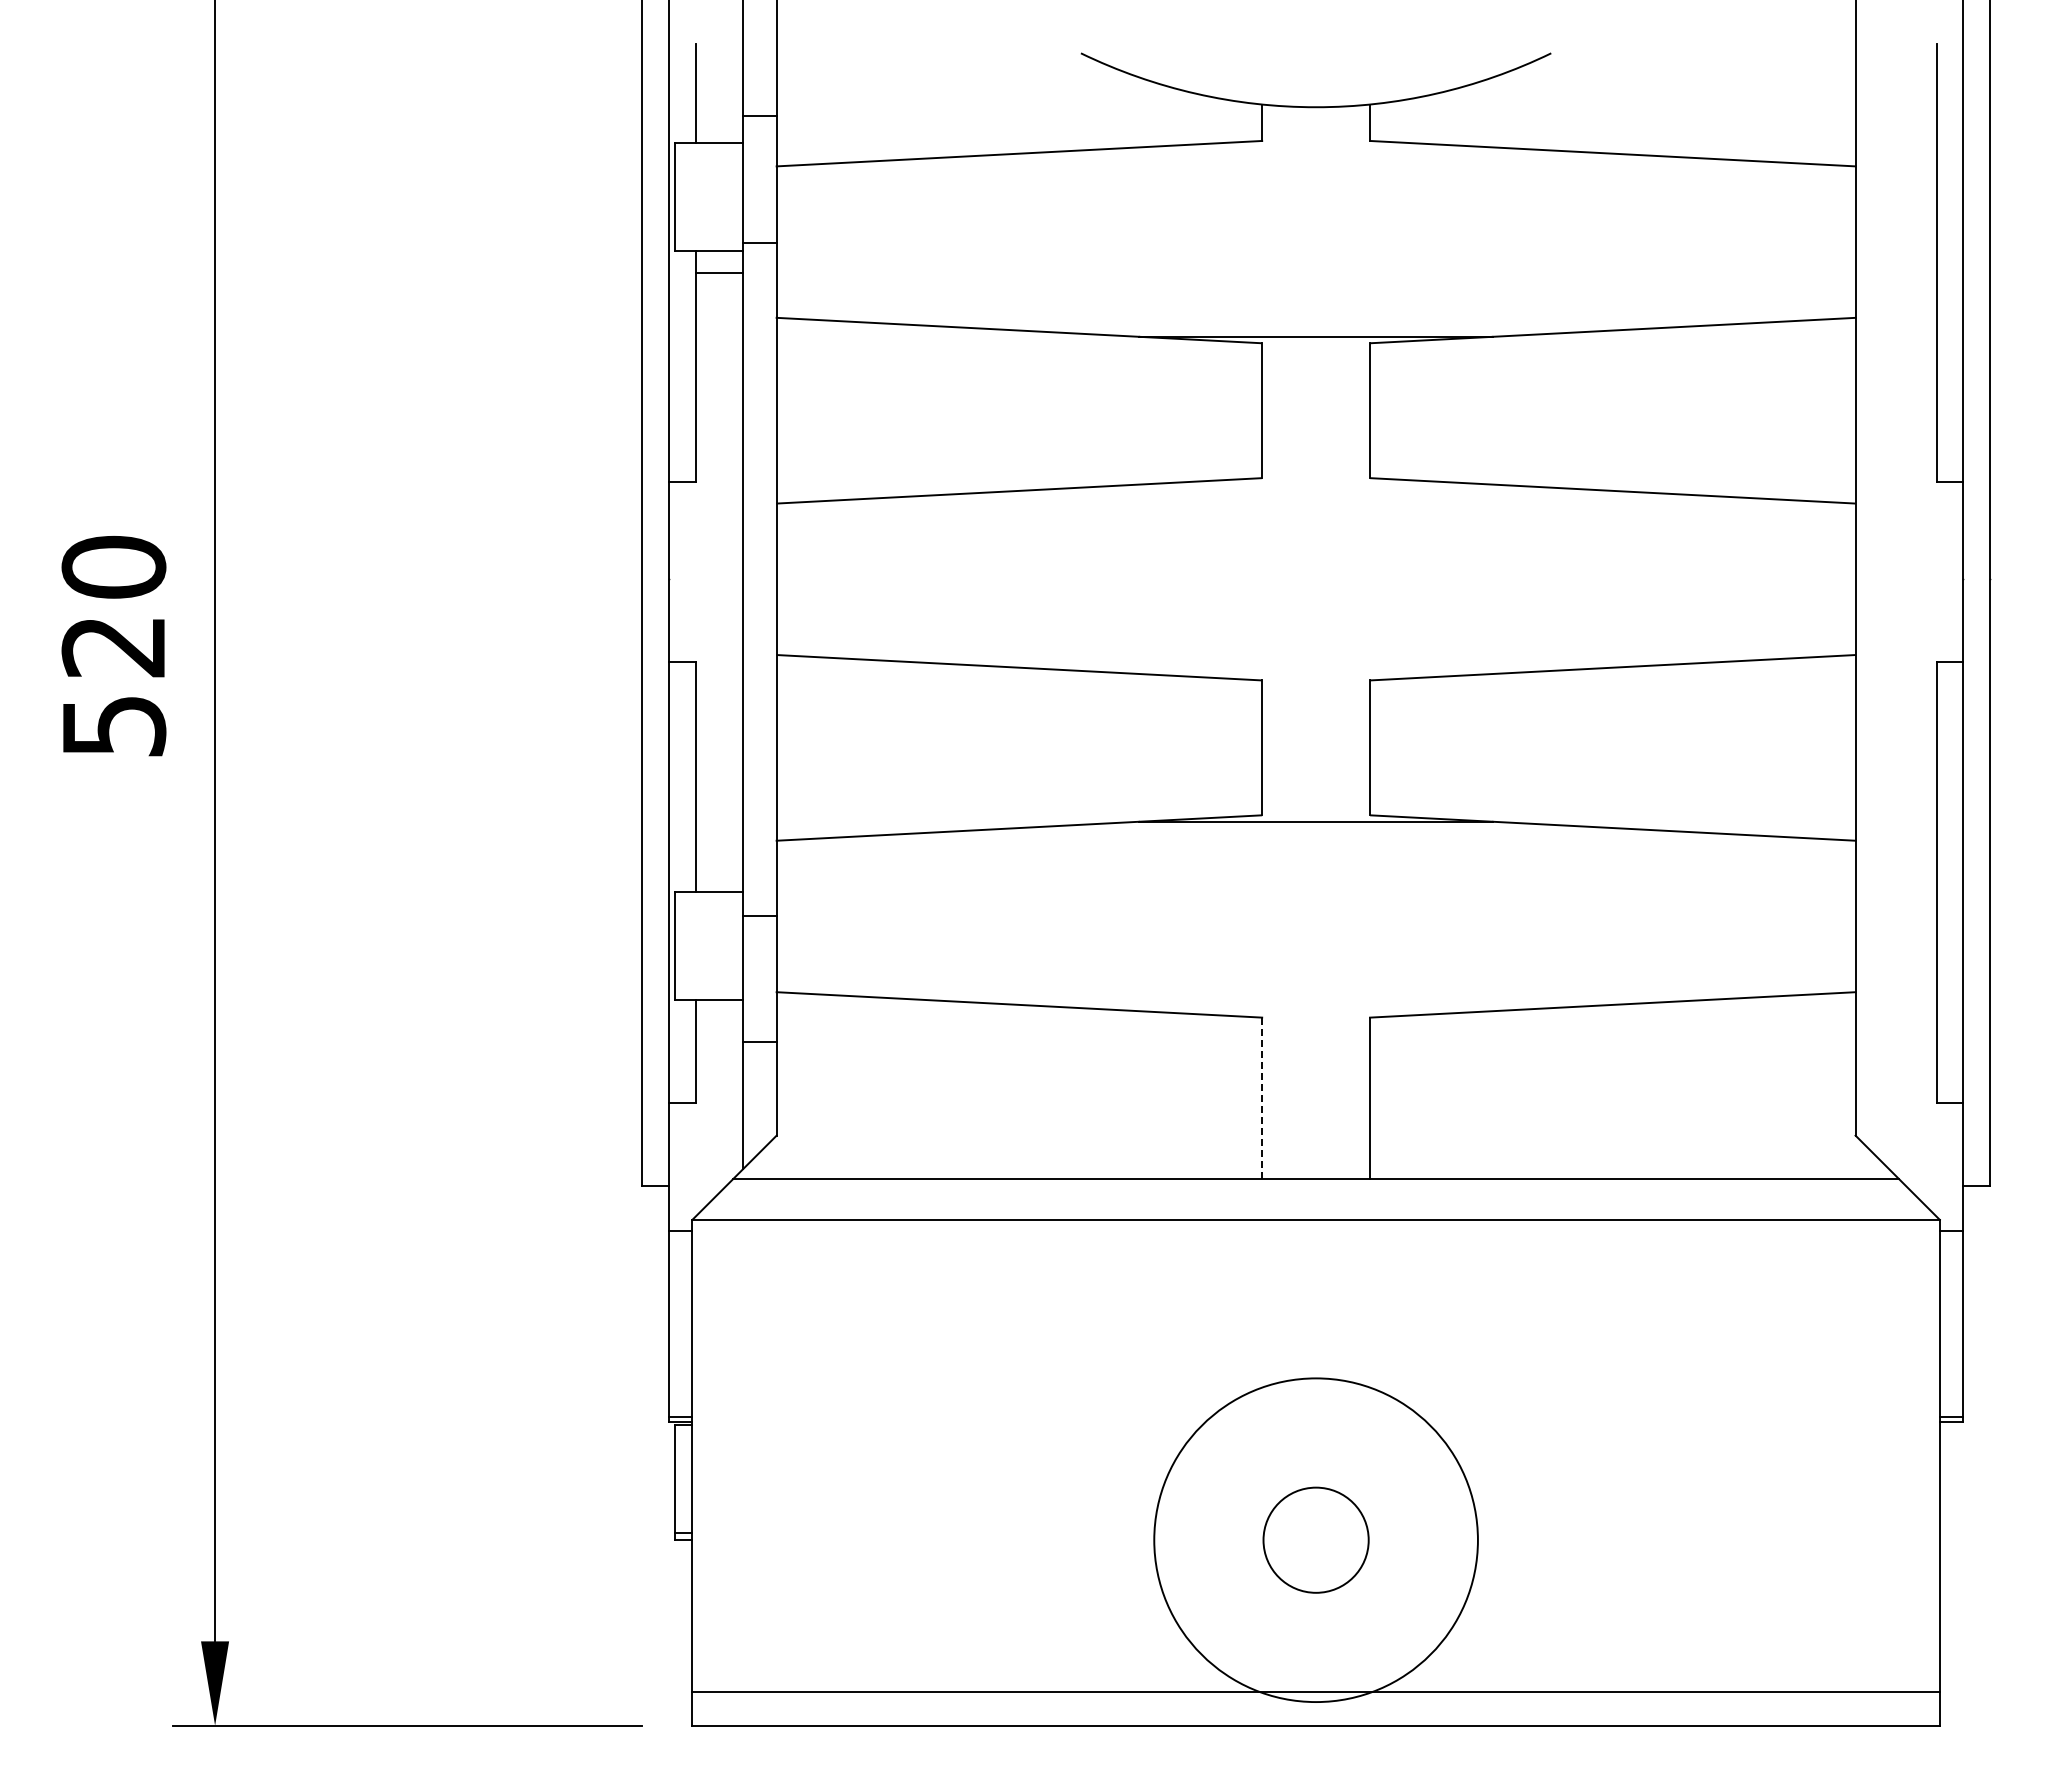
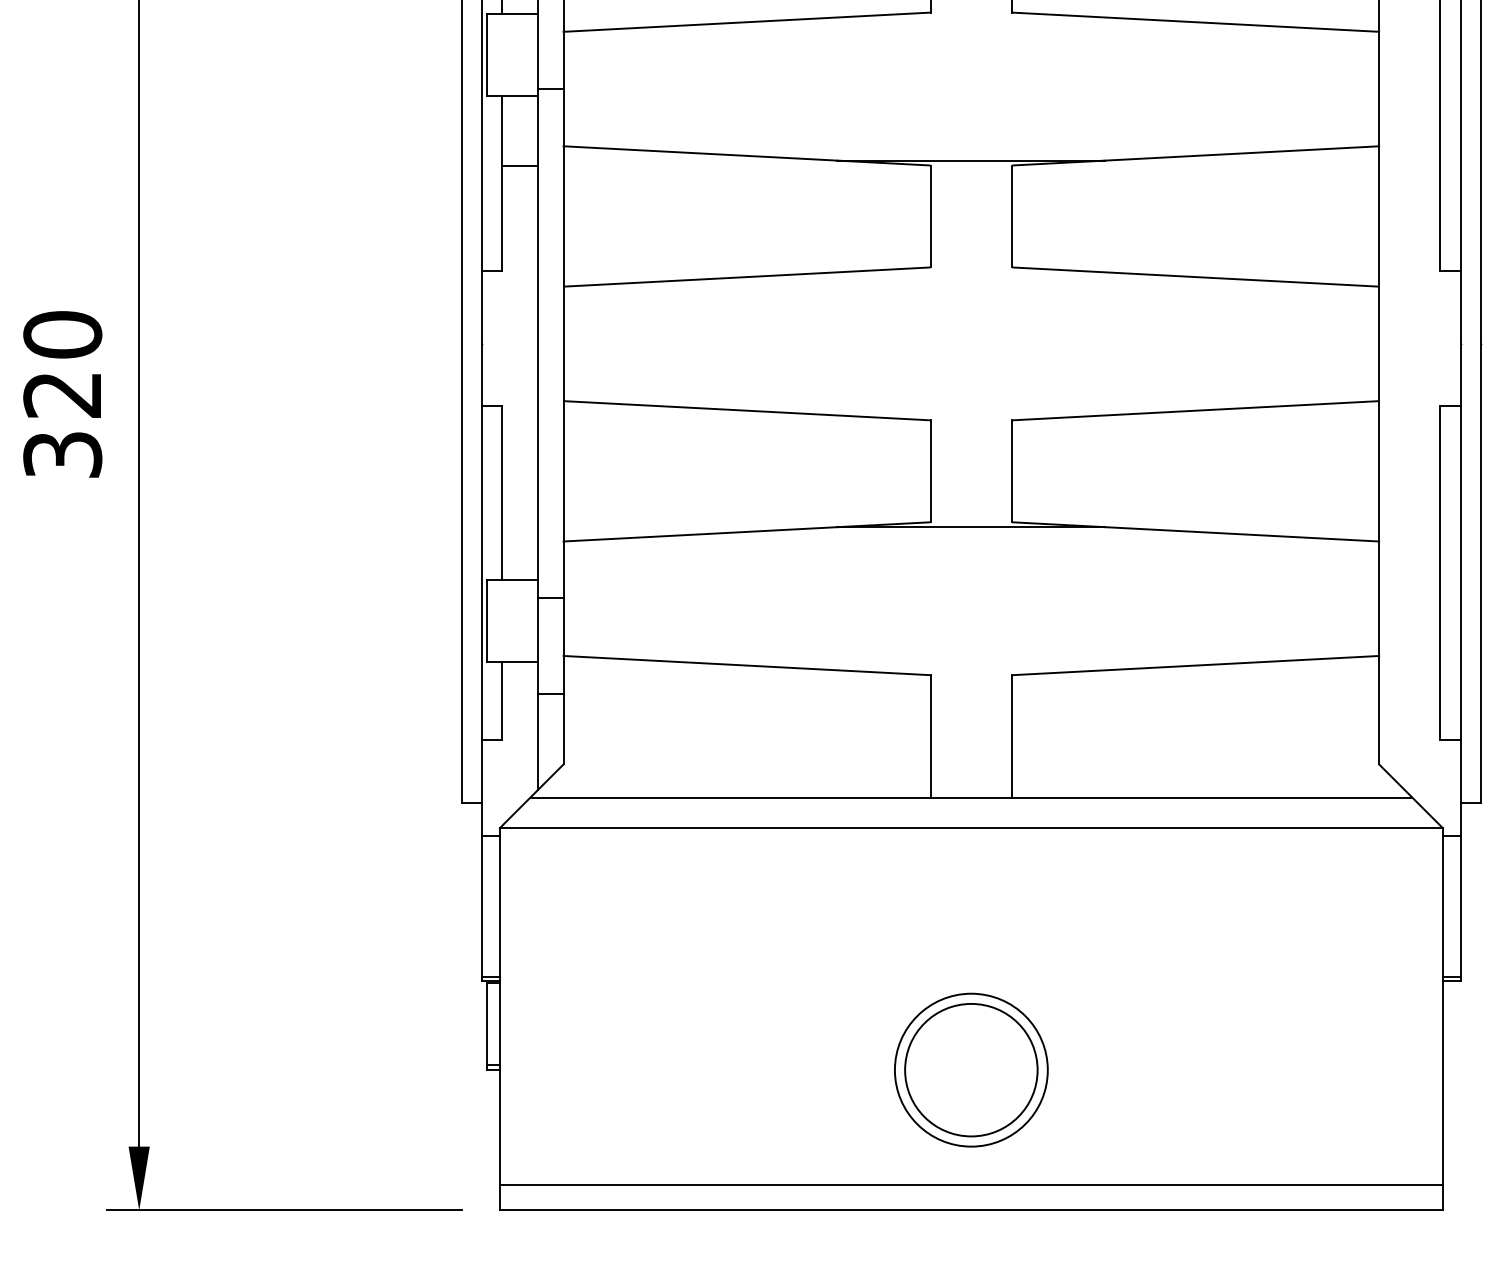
line: (718, 272) -> (519, 165), moved
text: (113, 726) -> (62, 455), 520 -> 320
line: (1262, 1098) -> (930, 736), dashed -> solid
circle: (1315, 1539) -> (970, 1069), size x1.67
circle: (1315, 1540) -> (970, 1070), size x0.62

